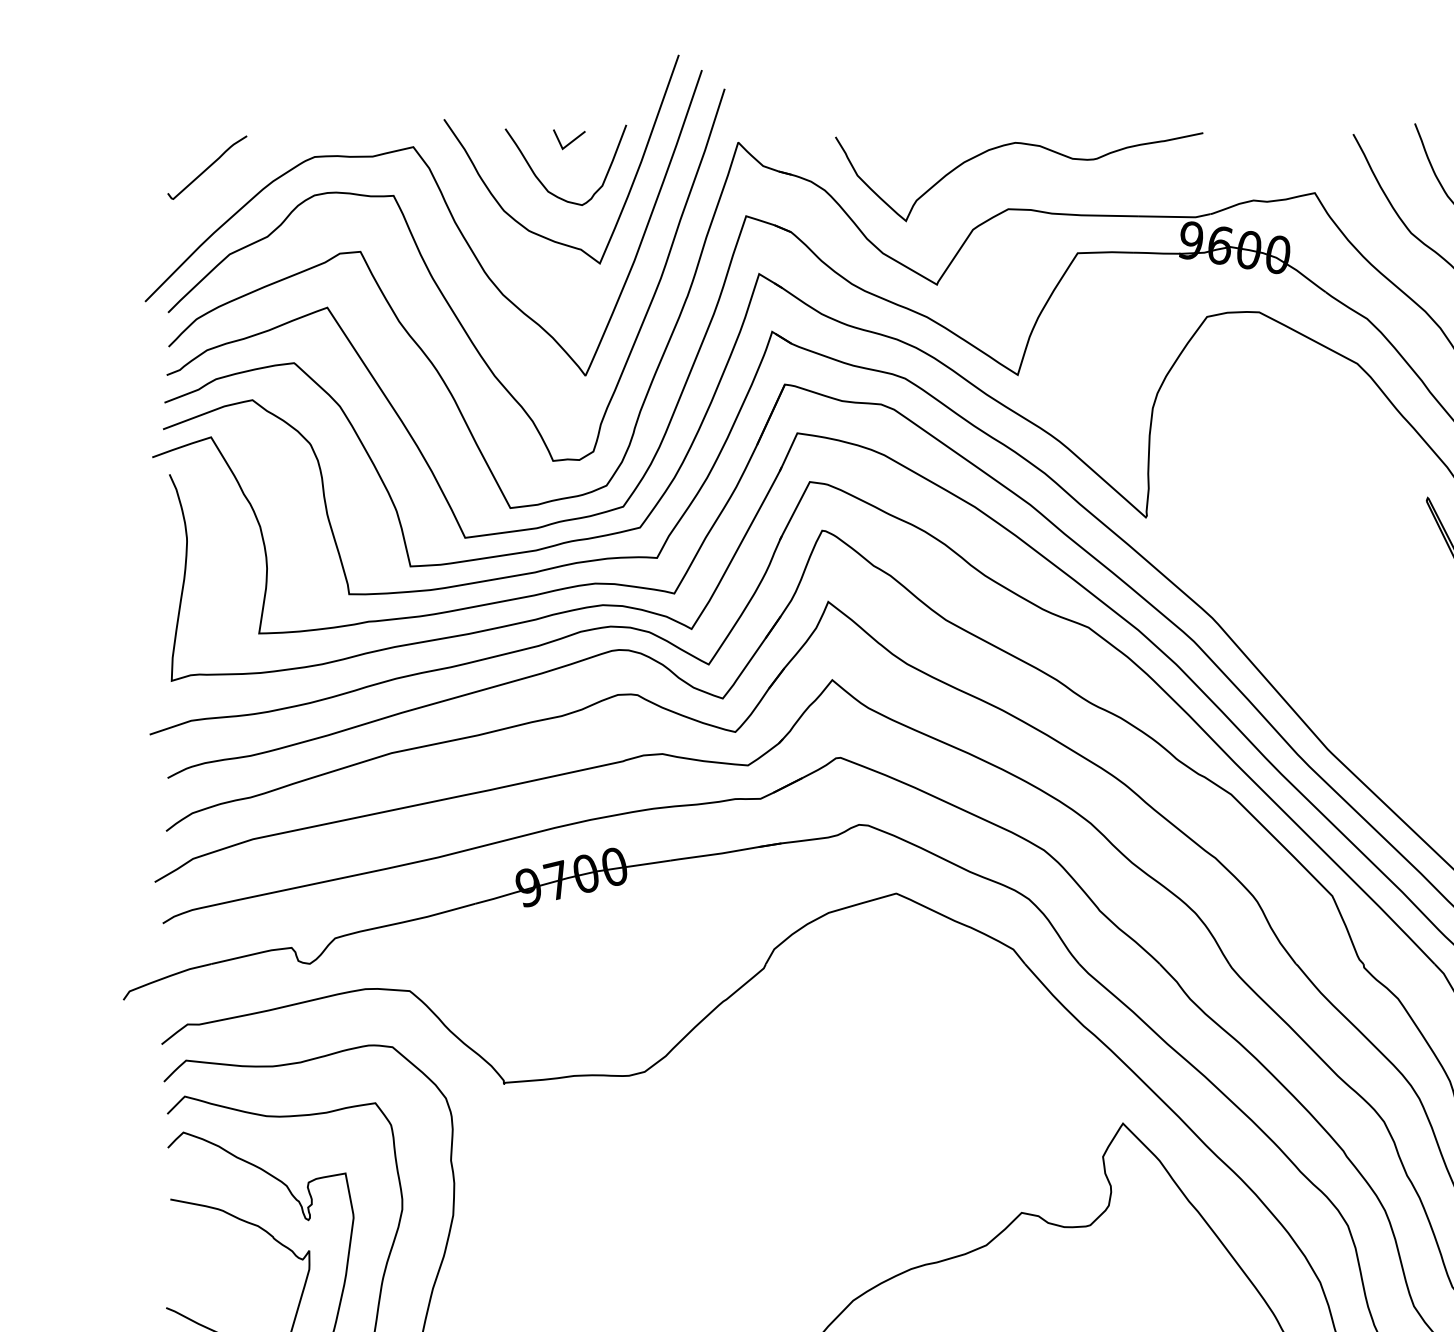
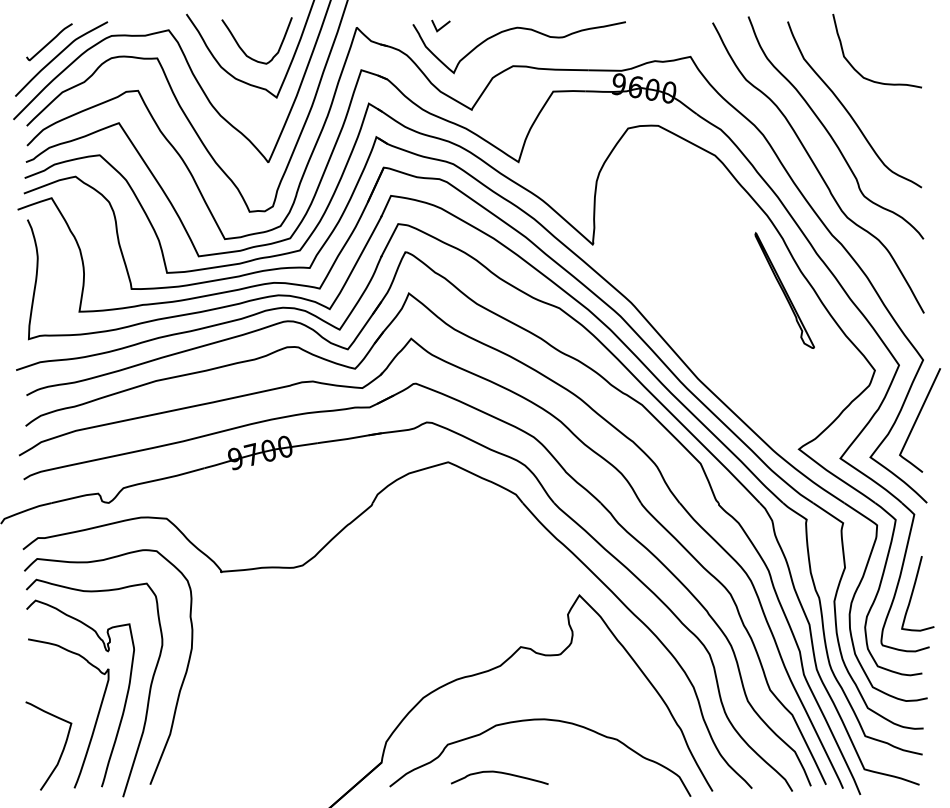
line: (570, 140) -> (441, 26), moved
curve: (224, 190) -> (59, 55), added

